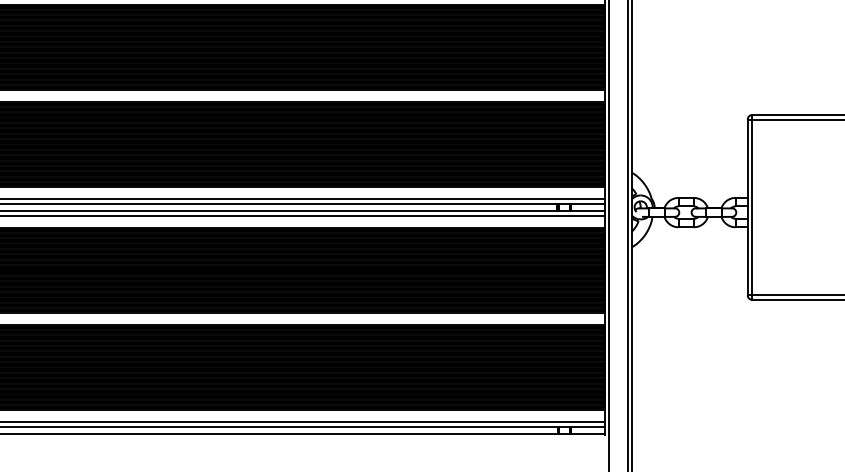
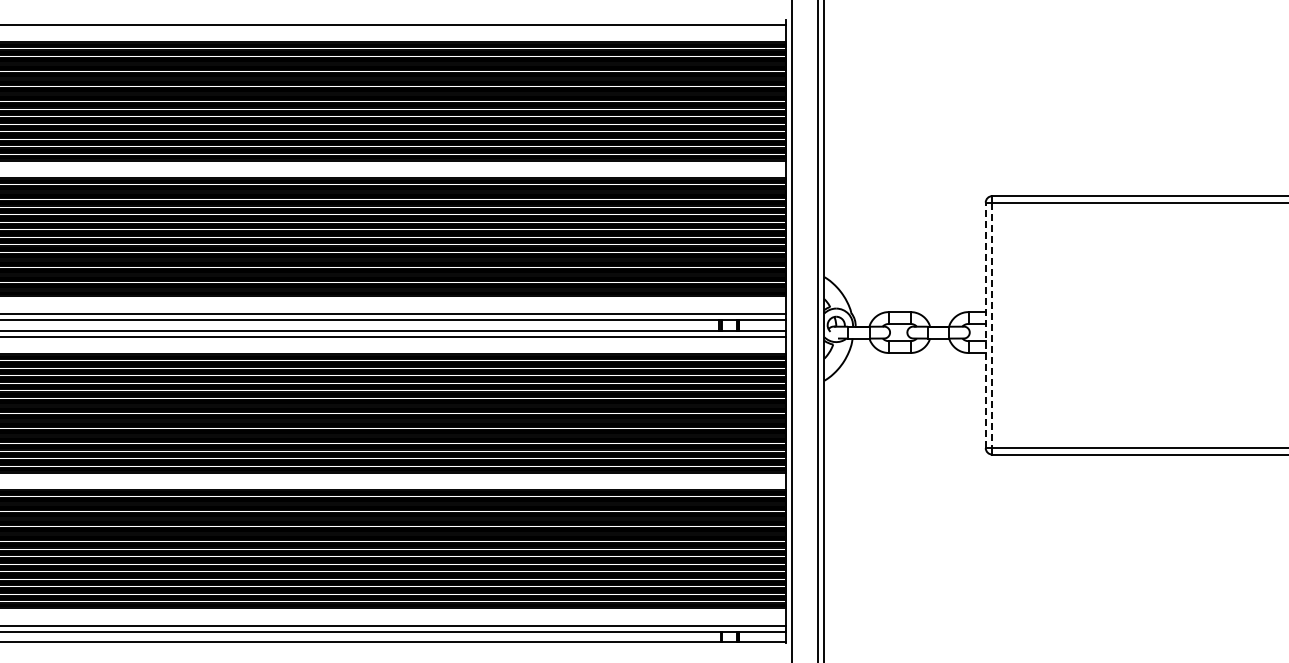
line: (747, 206) -> (985, 324), solid -> dashed
line: (752, 207) -> (992, 325), solid -> dashed

